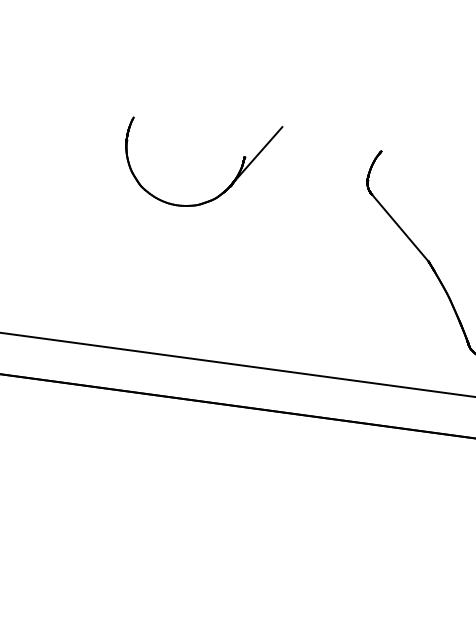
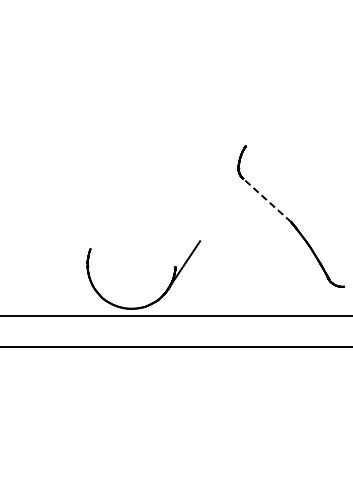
part: (226, 186) -> (165, 290), moved
line: (400, 228) -> (267, 200), solid -> dashed

